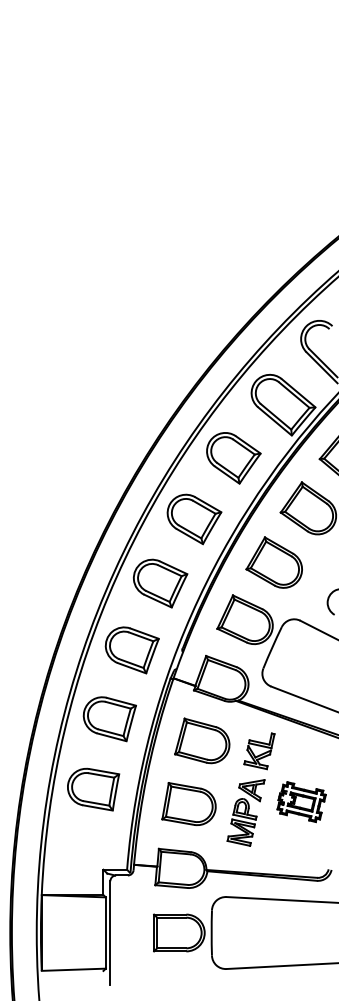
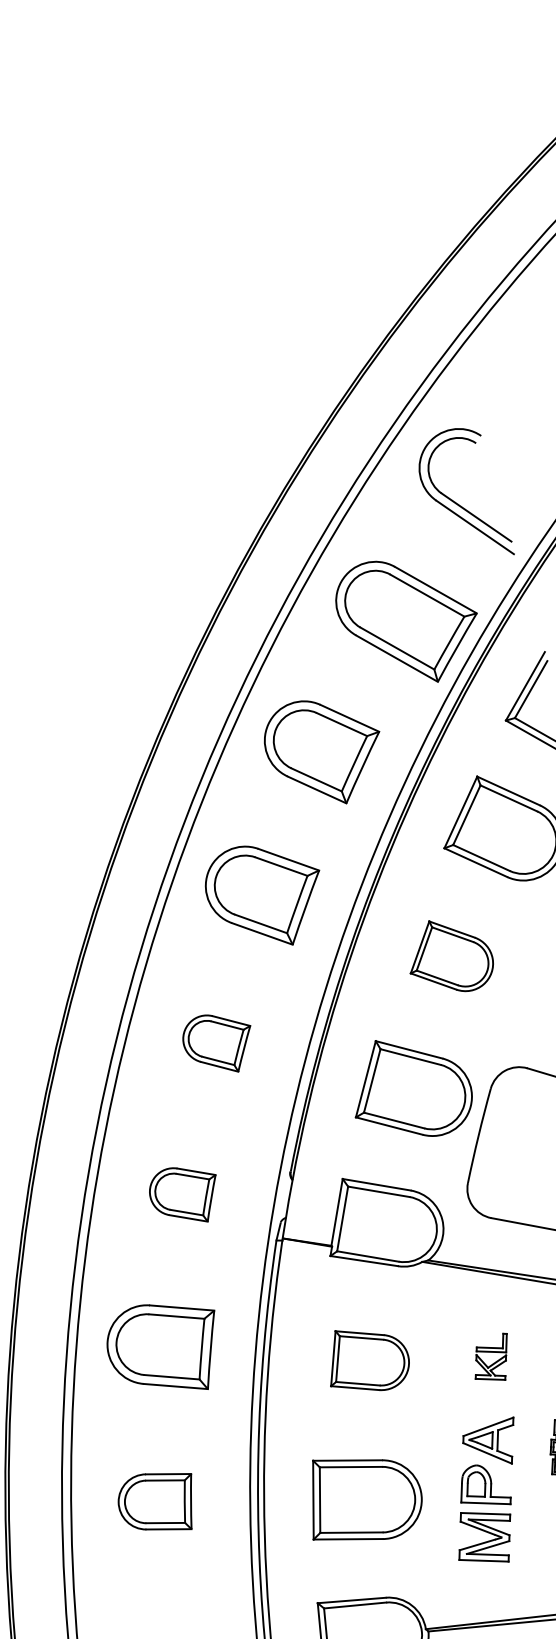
part: (273, 562) -> (448, 956), size x0.7
part: (160, 583) -> (218, 1043), size x0.6
part: (131, 650) -> (183, 1196), size x0.6
part: (202, 740) -> (367, 1358), size x0.7
part: (259, 751) -> (491, 1359), size x0.6
part: (93, 789) -> (157, 1503), size x0.7

